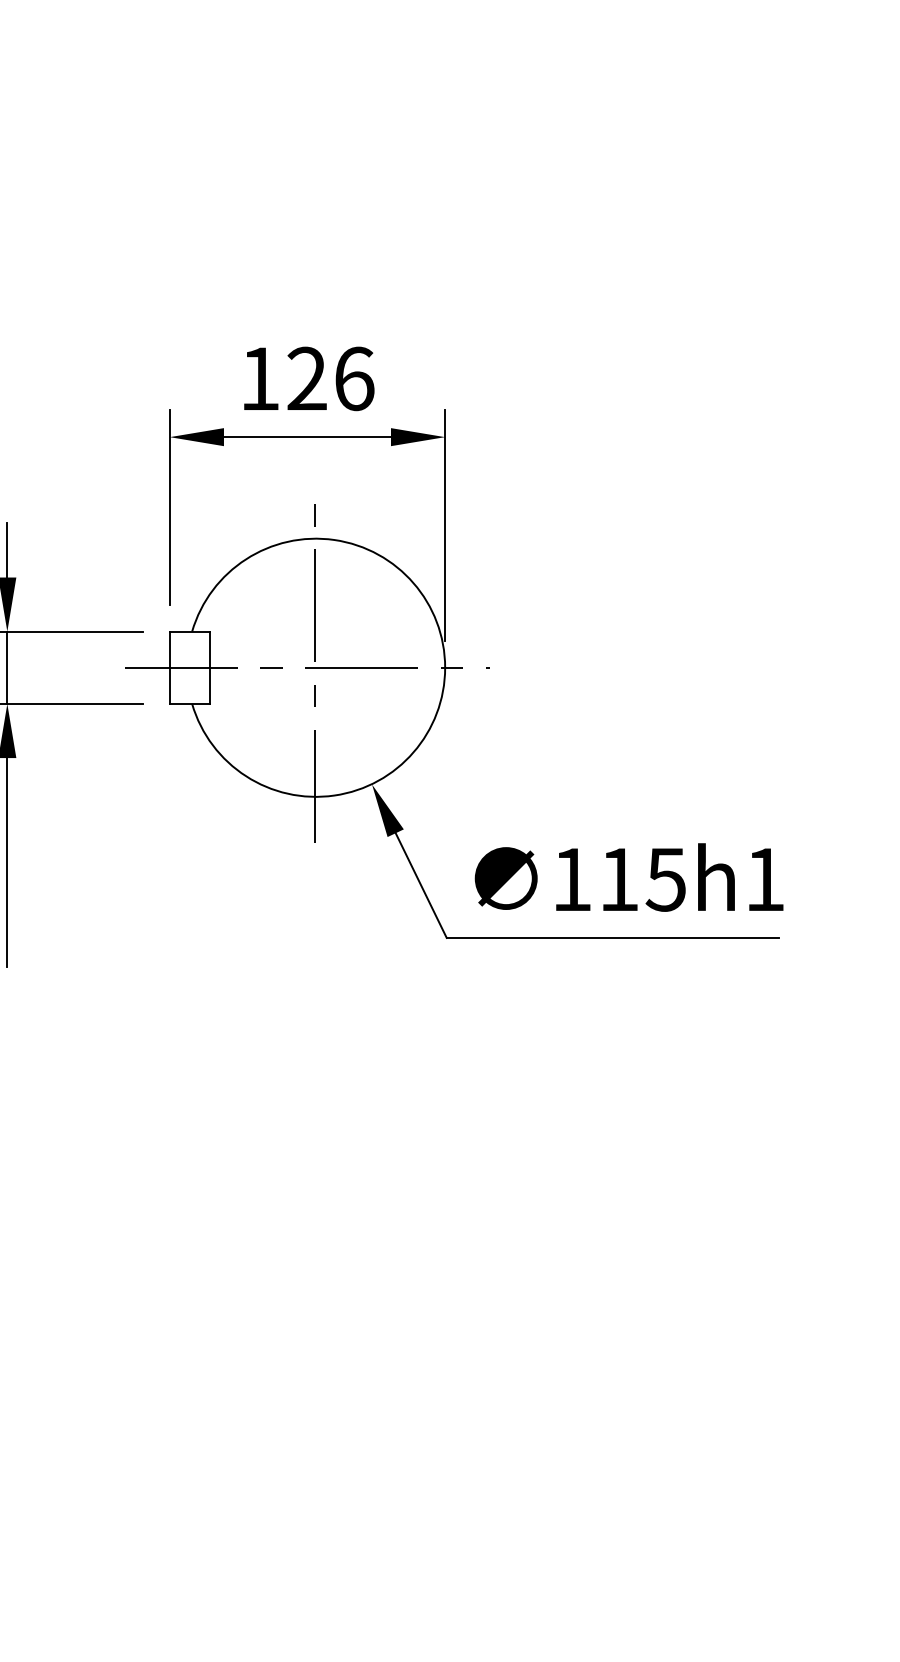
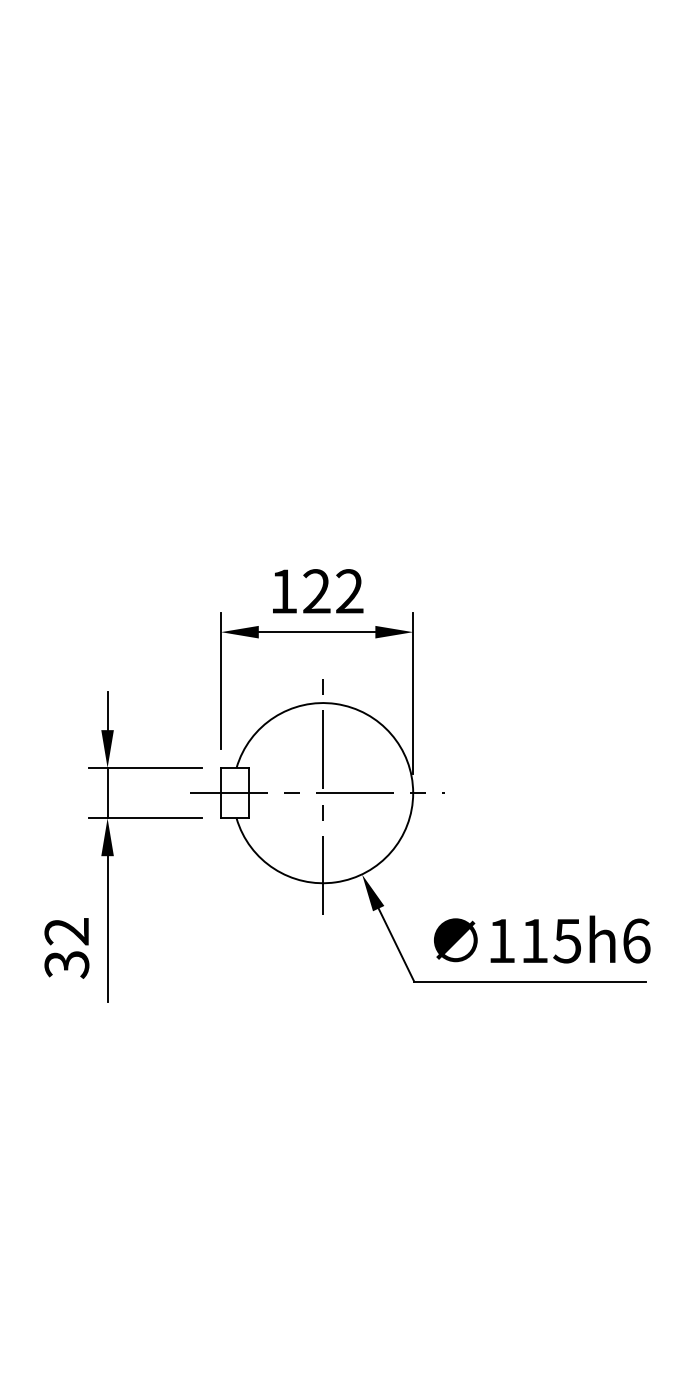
text: (353, 378) -> (349, 591), 126 -> 122
text: (765, 878) -> (636, 940), 115h1 -> 115h6

